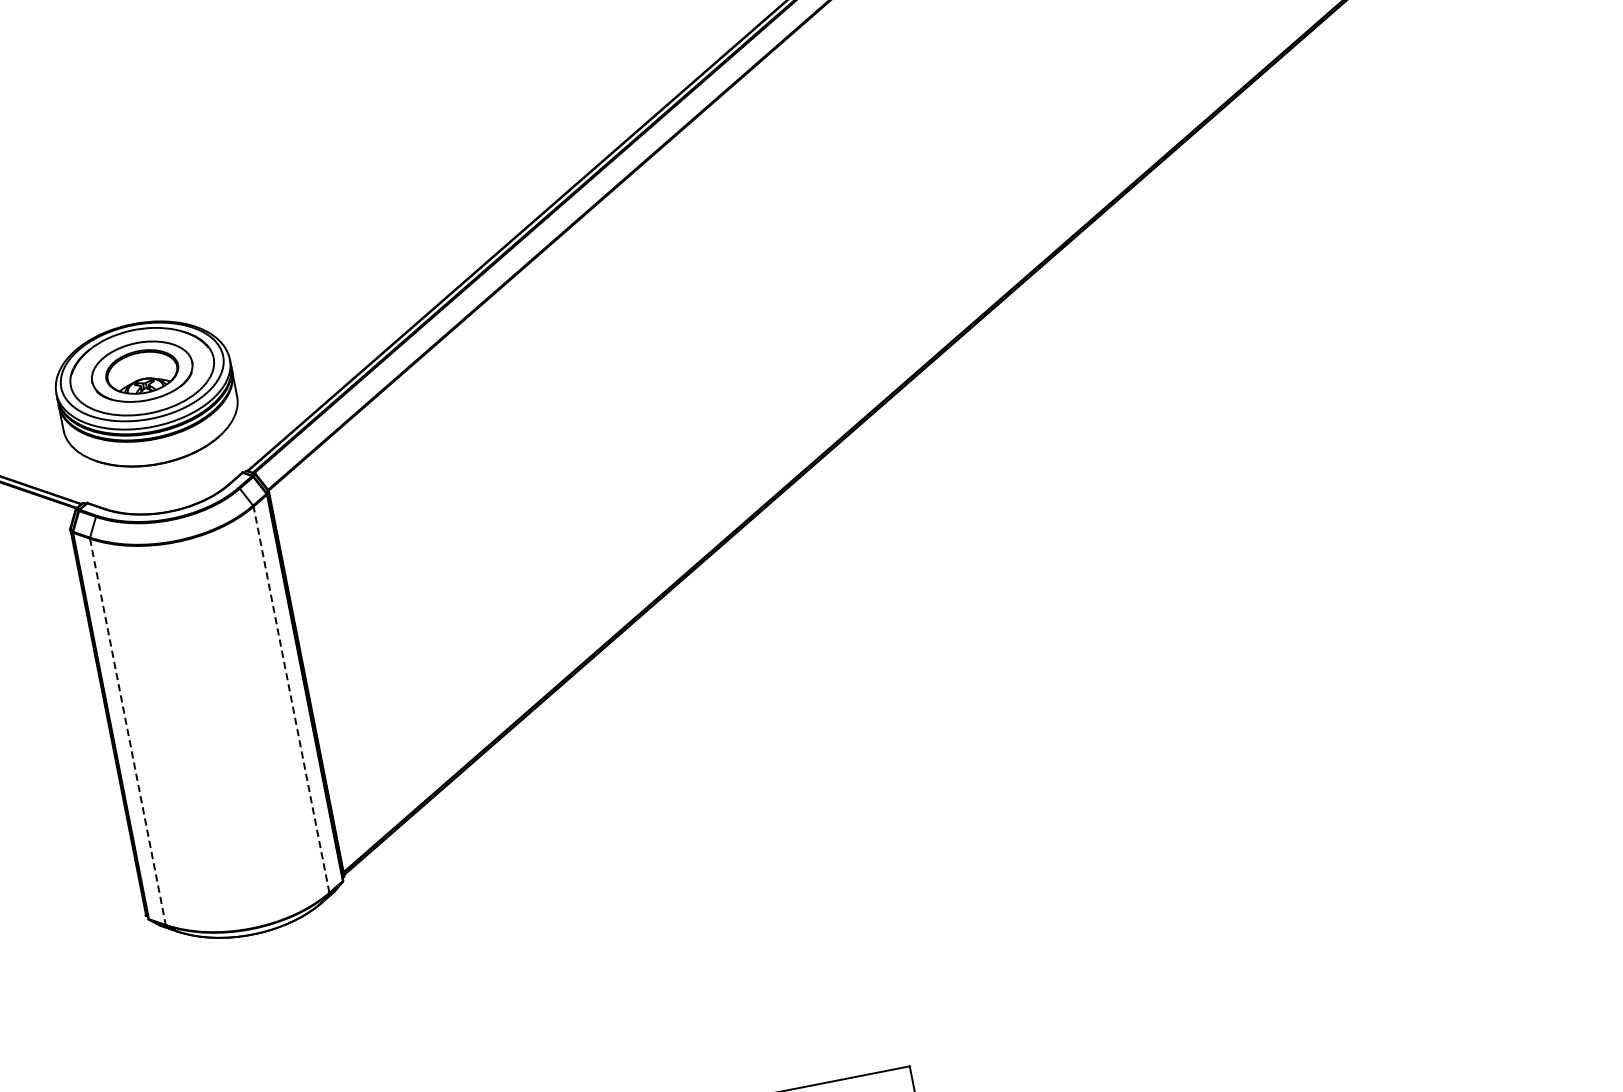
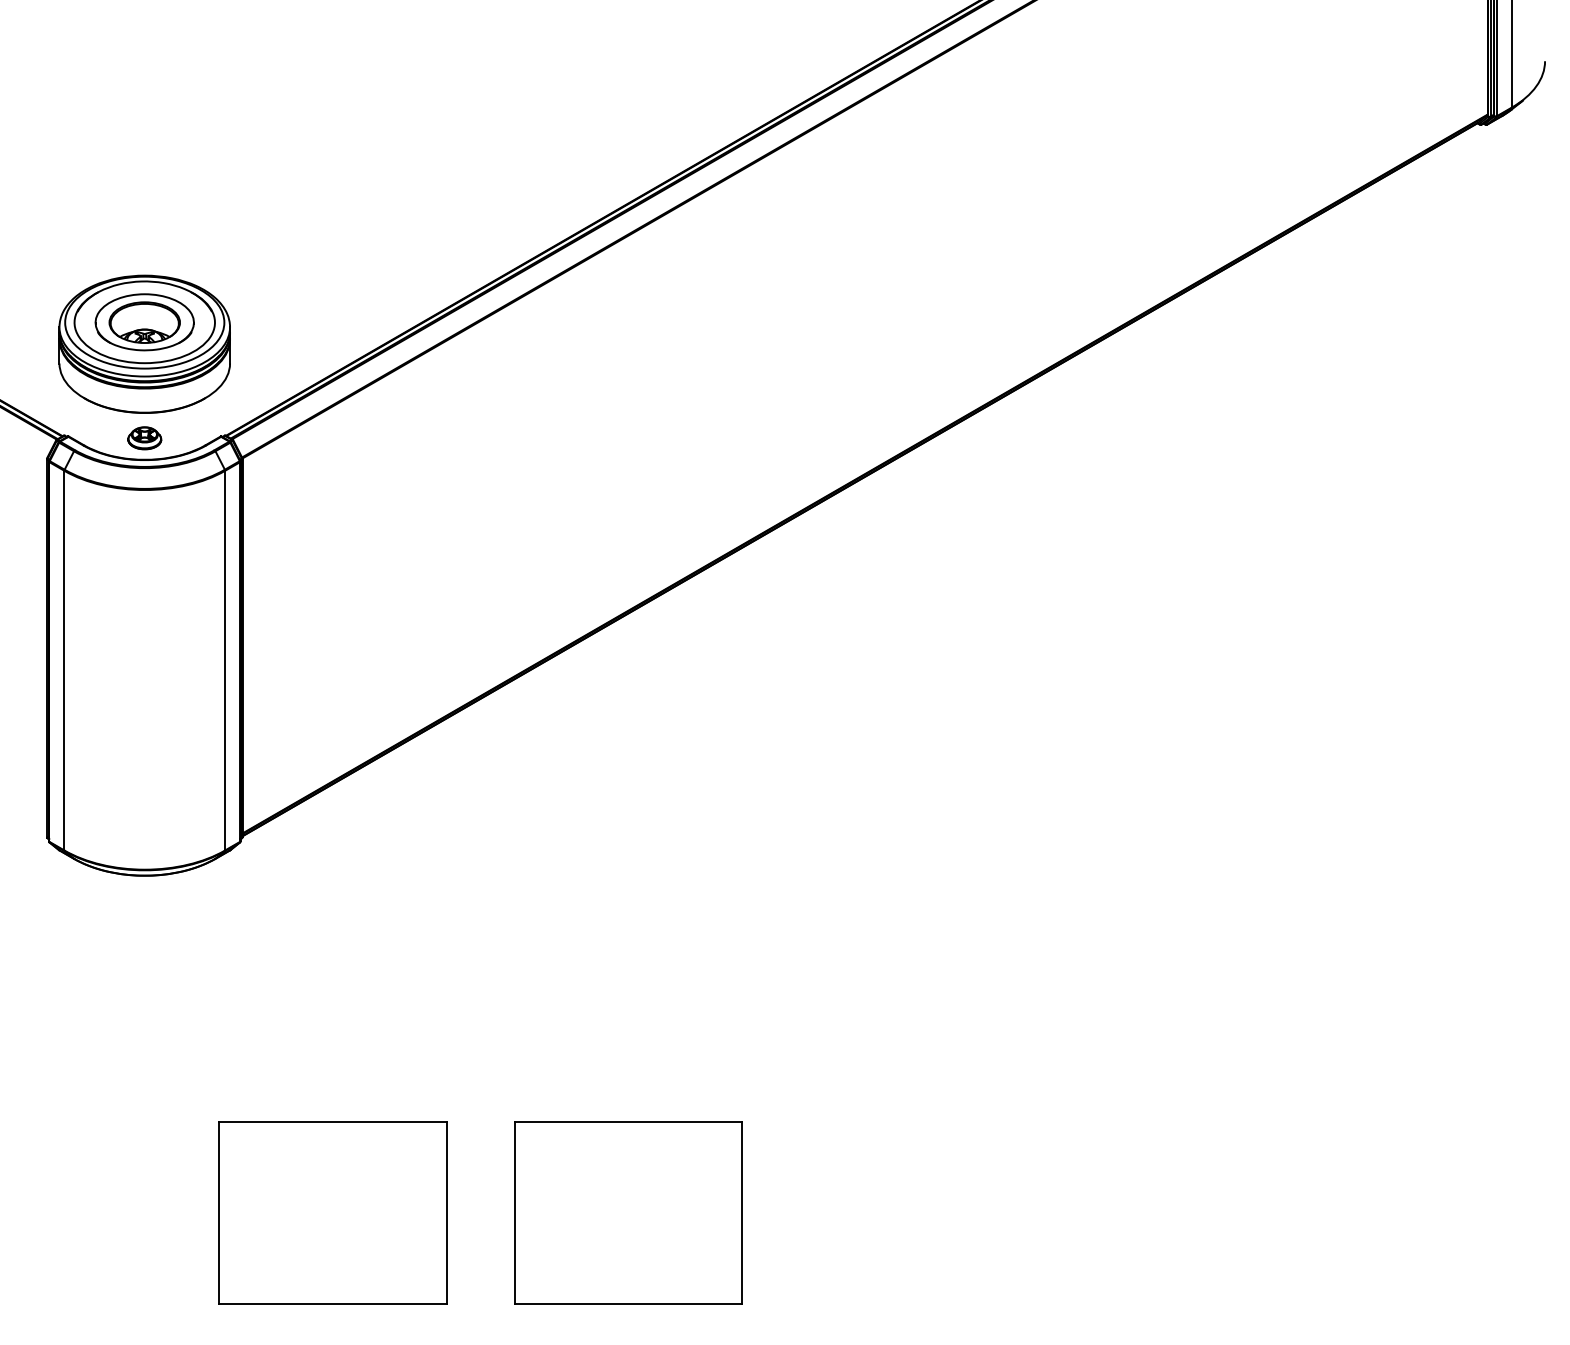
part: (165, 489) -> (144, 438), added
line: (291, 699) -> (225, 660), dashed -> solid
line: (128, 731) -> (64, 660), dashed -> solid

